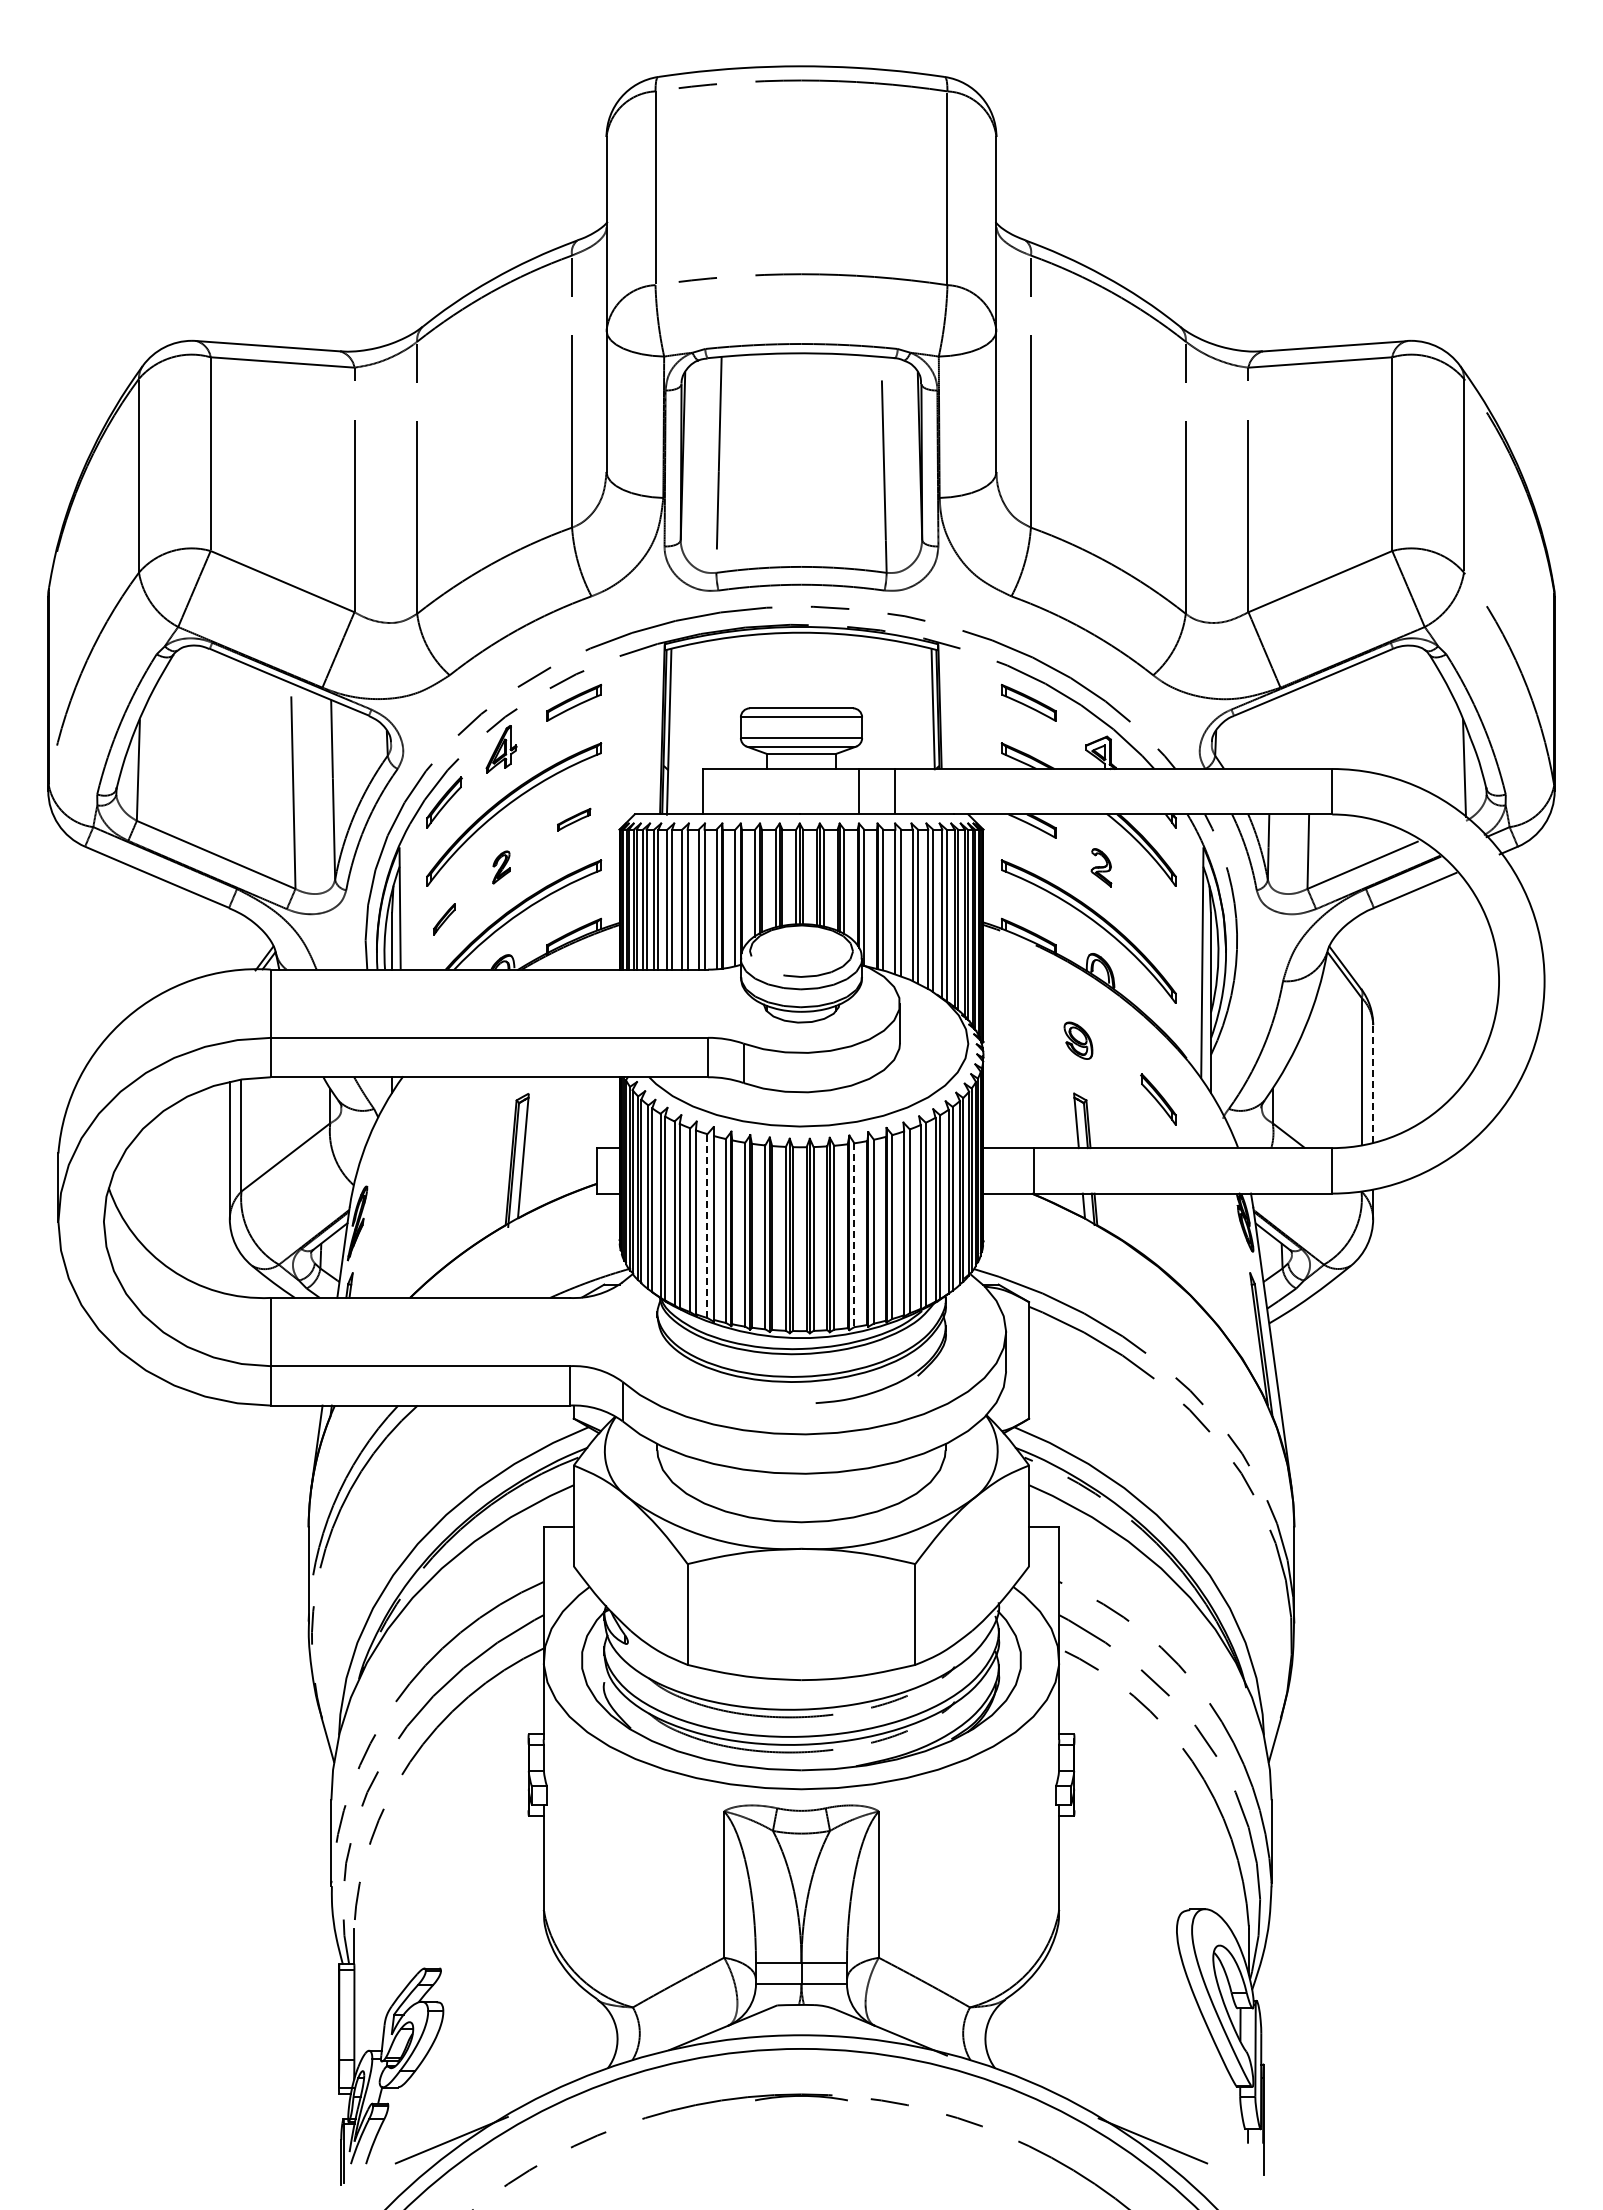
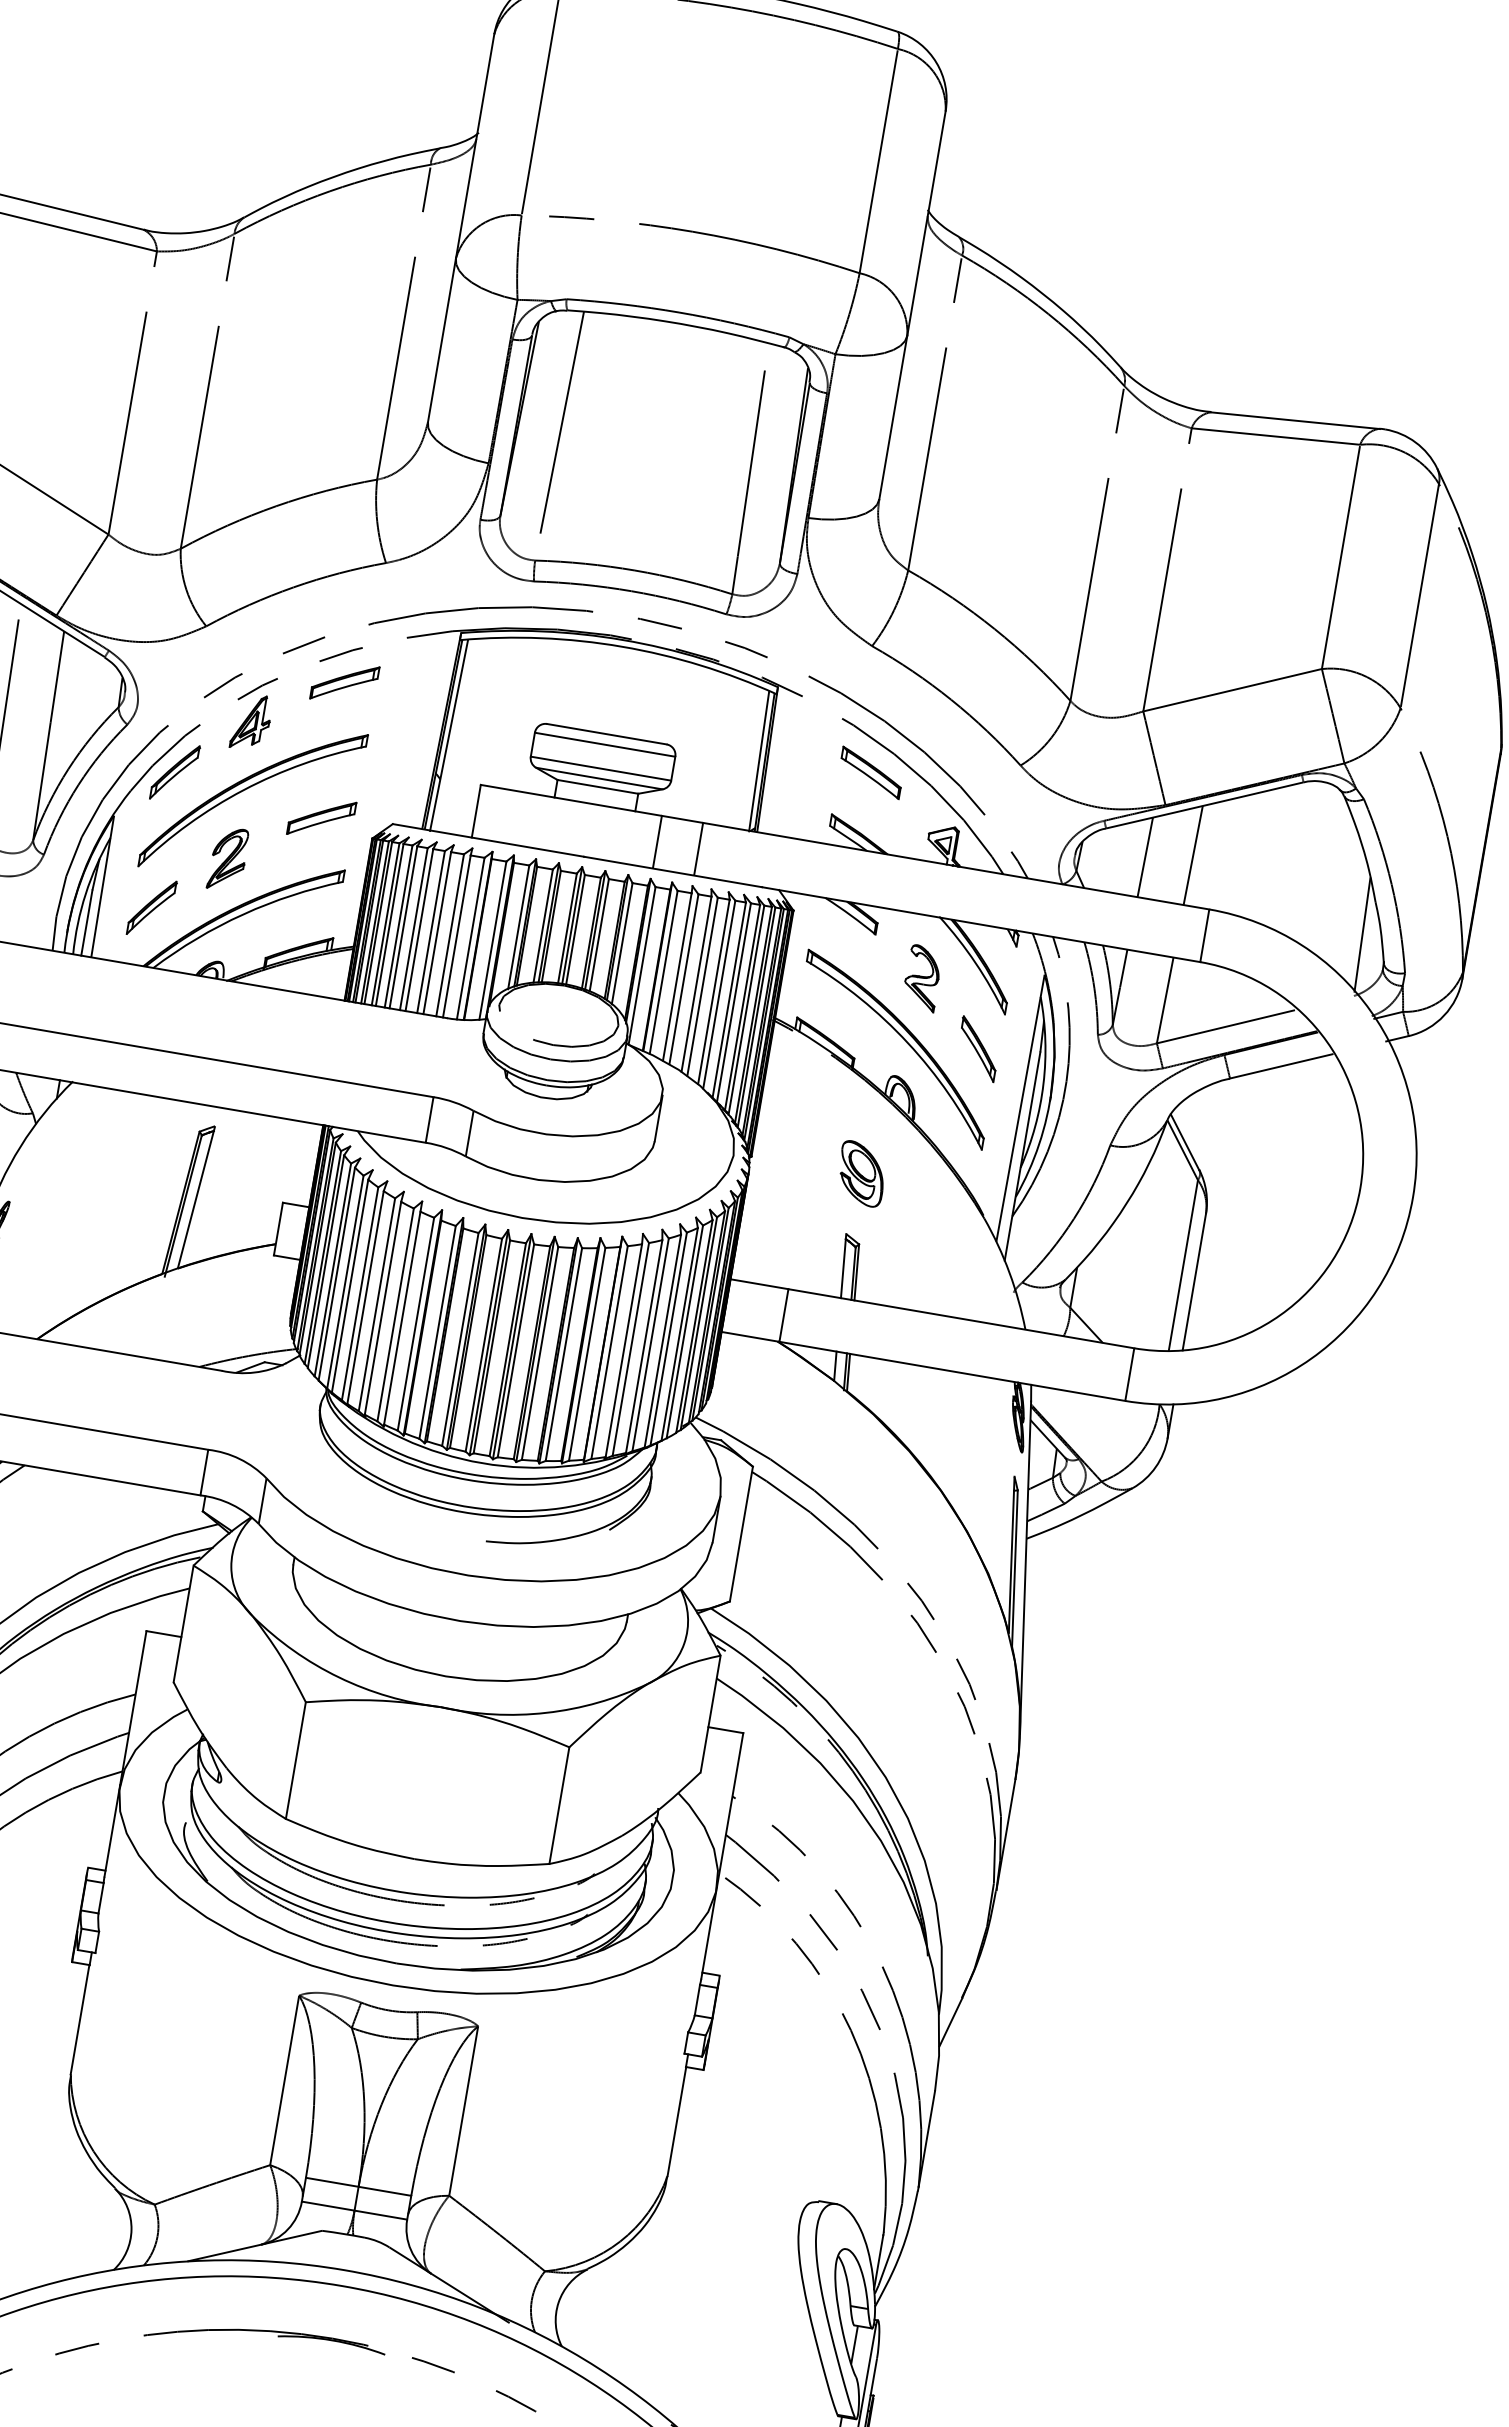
line: (1310, 726) -> (1192, 855), added
line: (1270, 734) -> (1144, 857), added
part: (574, 819) -> (322, 817), size x1.67
part: (501, 867) -> (228, 859), size x1.67
part: (1101, 867) -> (922, 977), size x1.43
part: (444, 919) -> (151, 908), size x1.67
part: (1078, 1040) -> (861, 1173), size x1.43
line: (1373, 1084) -> (1194, 1282), dashed -> solid
part: (1158, 1099) -> (978, 1049), moved
line: (707, 1226) -> (395, 1315), dashed -> solid
line: (854, 1235) -> (563, 1354), dashed -> solid

